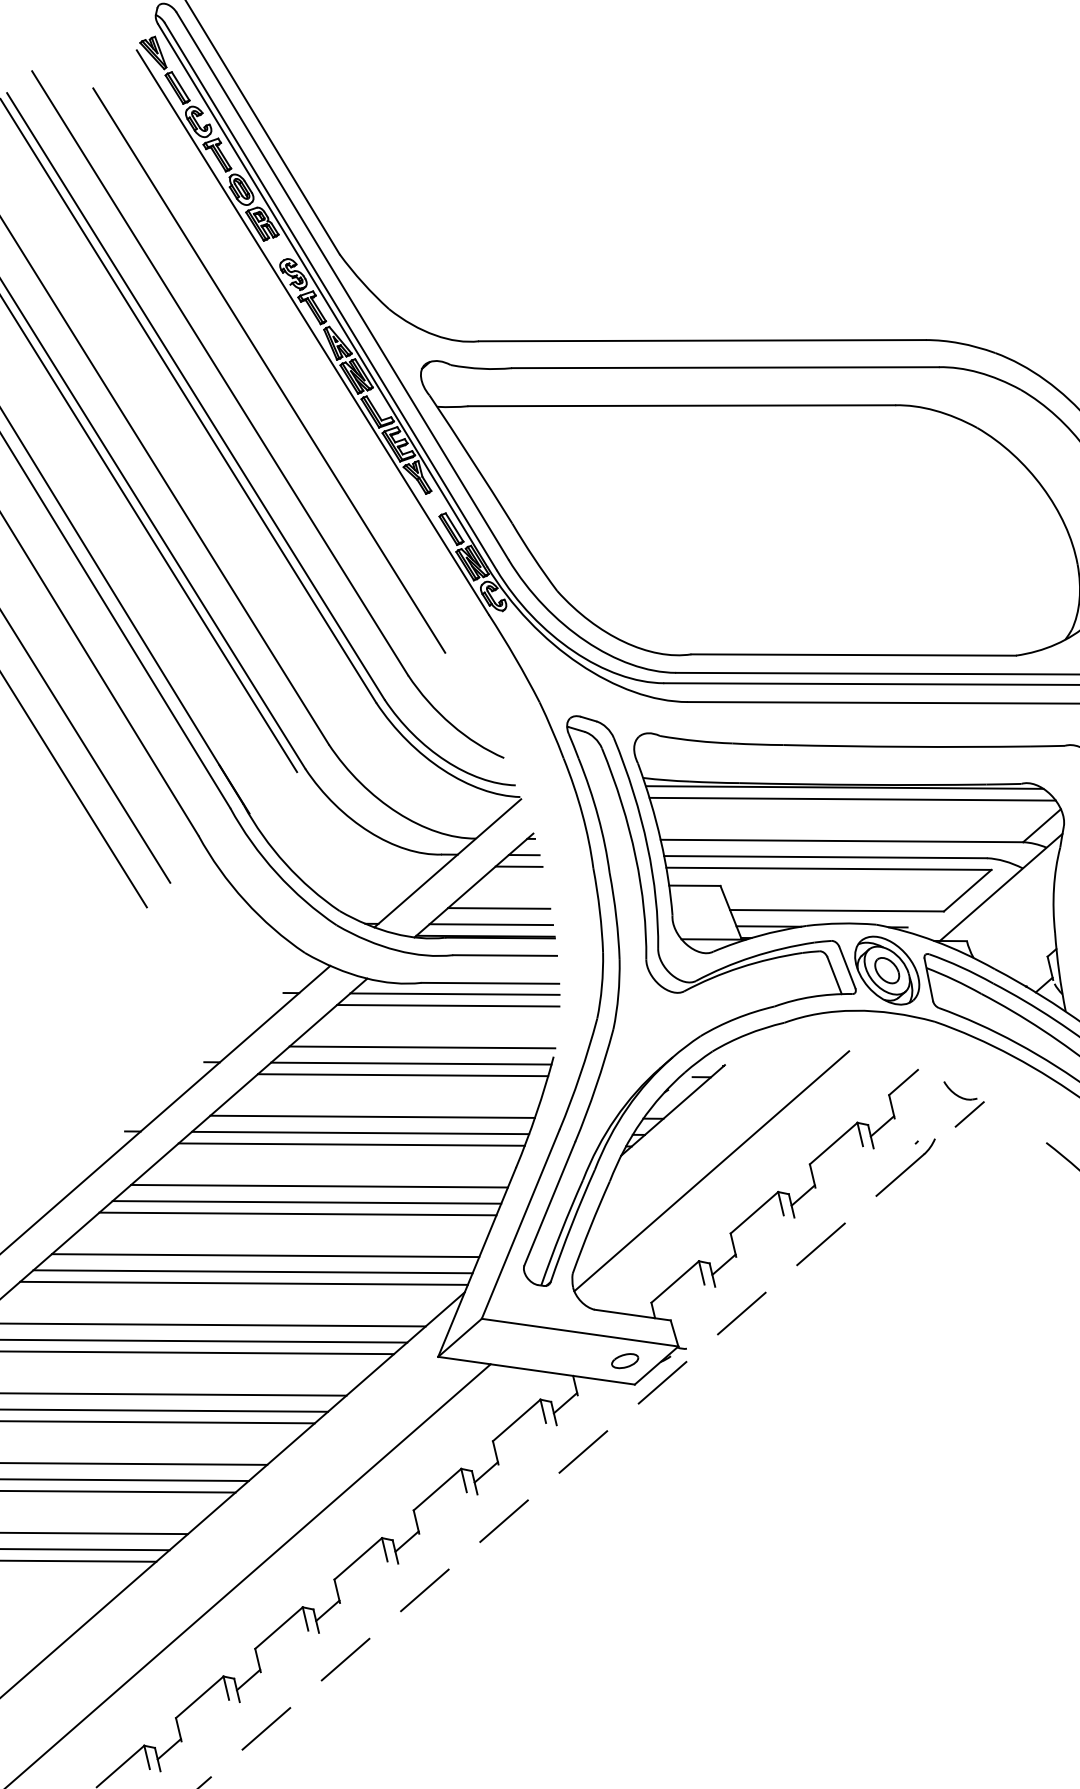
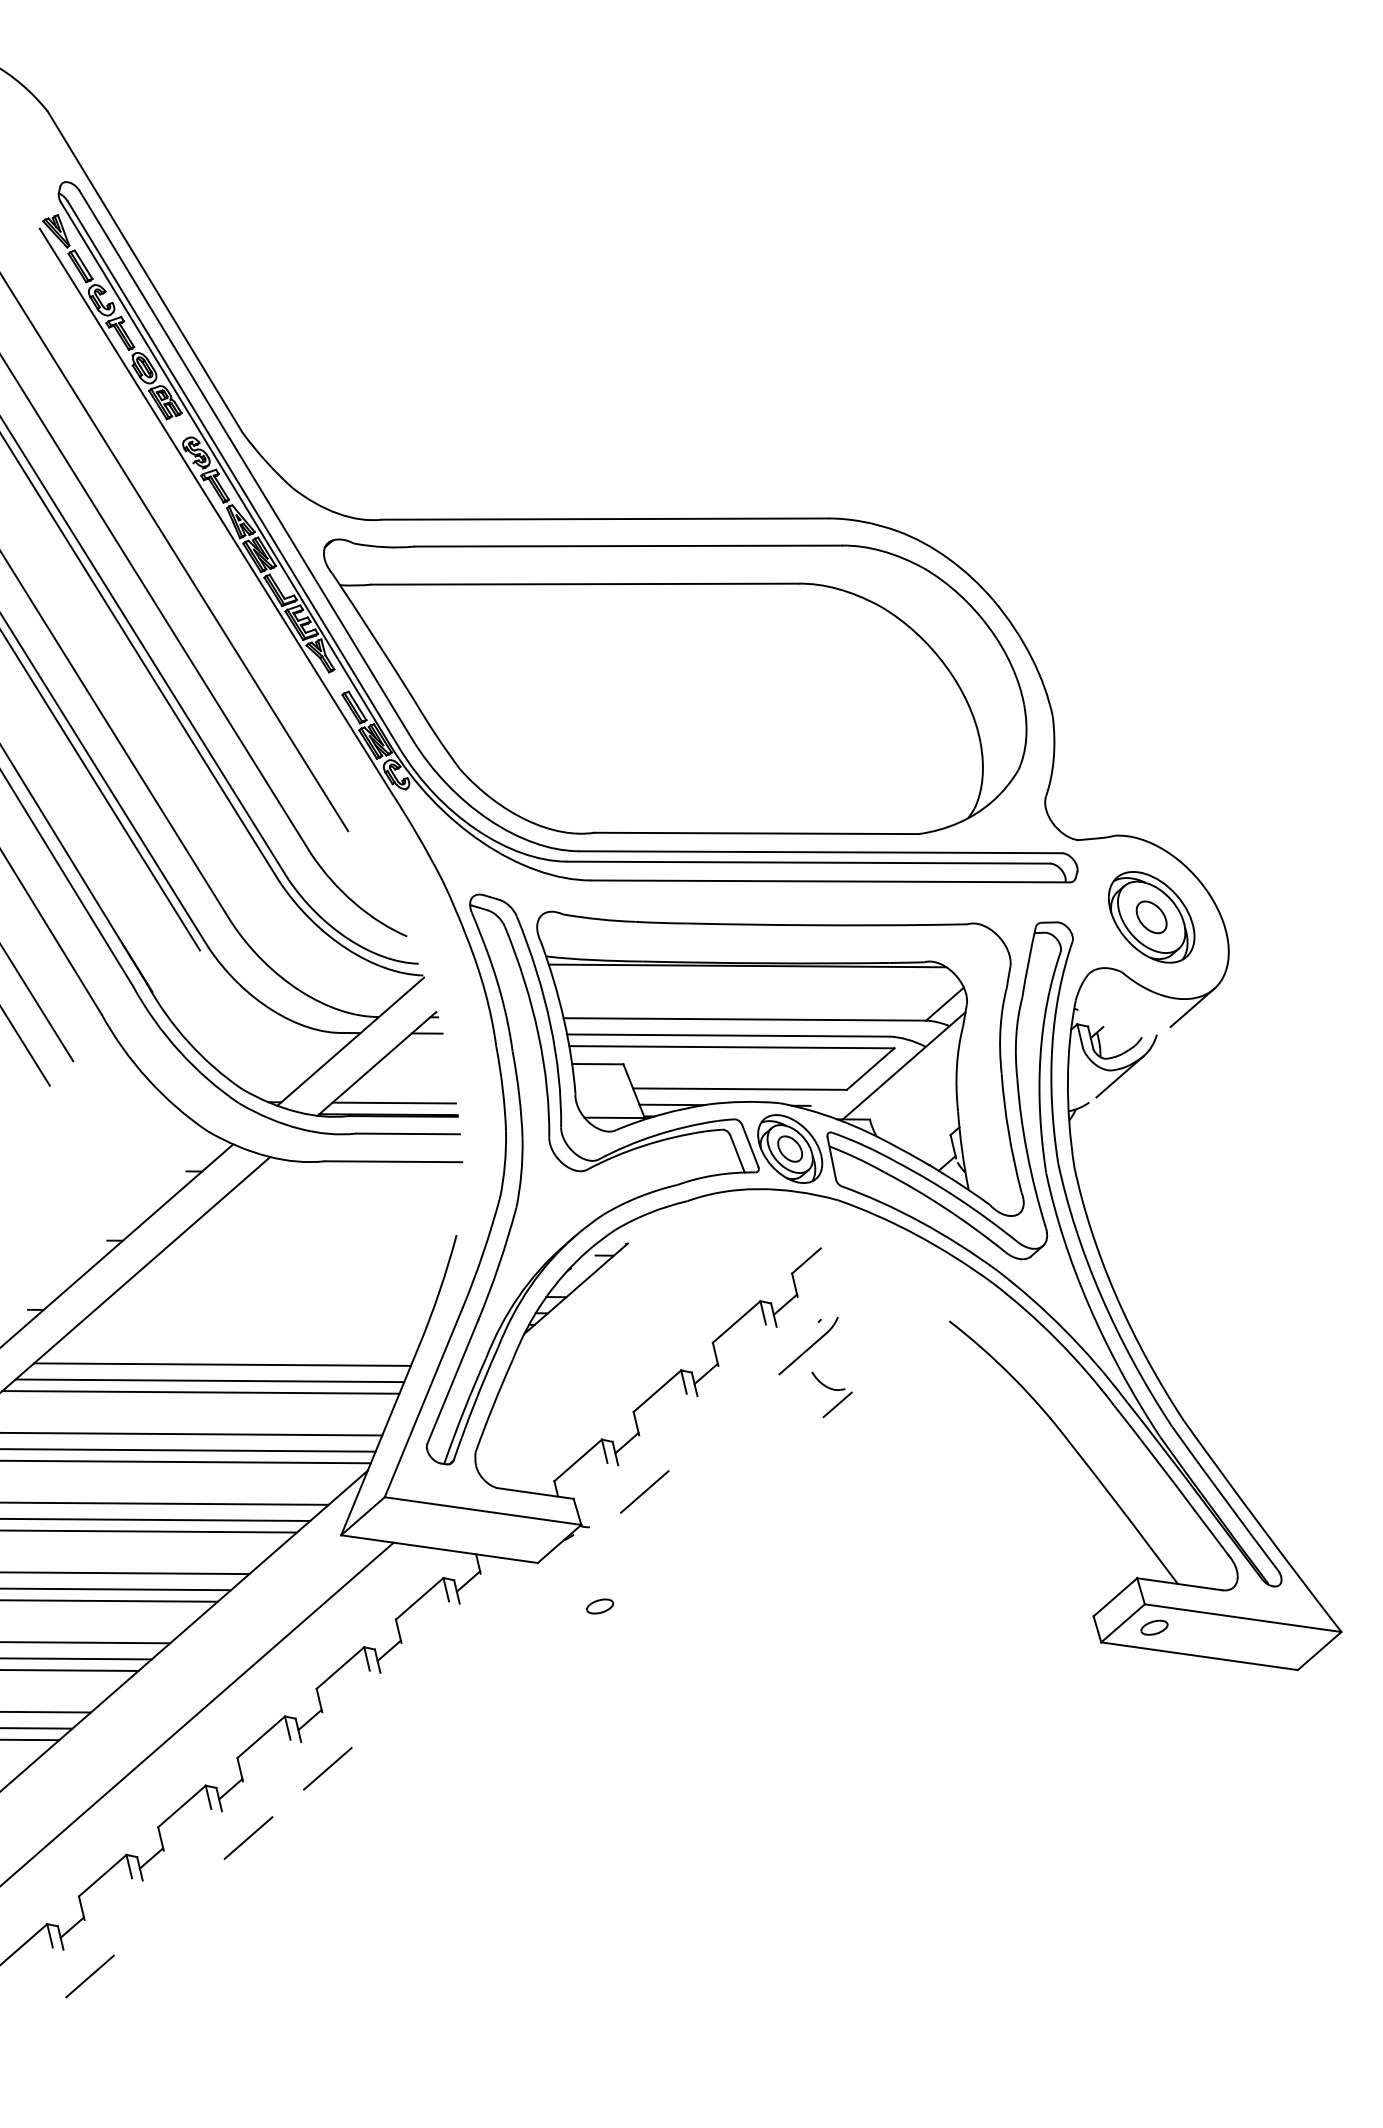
line: (852, 799) -> (755, 977), removed
line: (518, 866) -> (421, 1044), removed
line: (499, 908) -> (402, 1086), removed
line: (454, 994) -> (357, 1172), removed
line: (448, 1005) -> (351, 1183), removed
line: (422, 1047) -> (325, 1225), removed
line: (411, 1063) -> (314, 1241), removed
line: (402, 1075) -> (305, 1253), removed
part: (963, 1104) -> (831, 1394), moved
line: (372, 1117) -> (275, 1295), removed
line: (360, 1133) -> (263, 1311), removed
line: (351, 1144) -> (254, 1322), removed
line: (711, 1171) -> (614, 1349), removed
line: (820, 1244) -> (723, 1422), removed
part: (625, 1361) -> (600, 1606), moved
line: (662, 1382) -> (565, 1560), removed
line: (583, 1452) -> (486, 1630), removed
line: (503, 1521) -> (406, 1699), removed
line: (266, 1729) -> (169, 1907), removed

